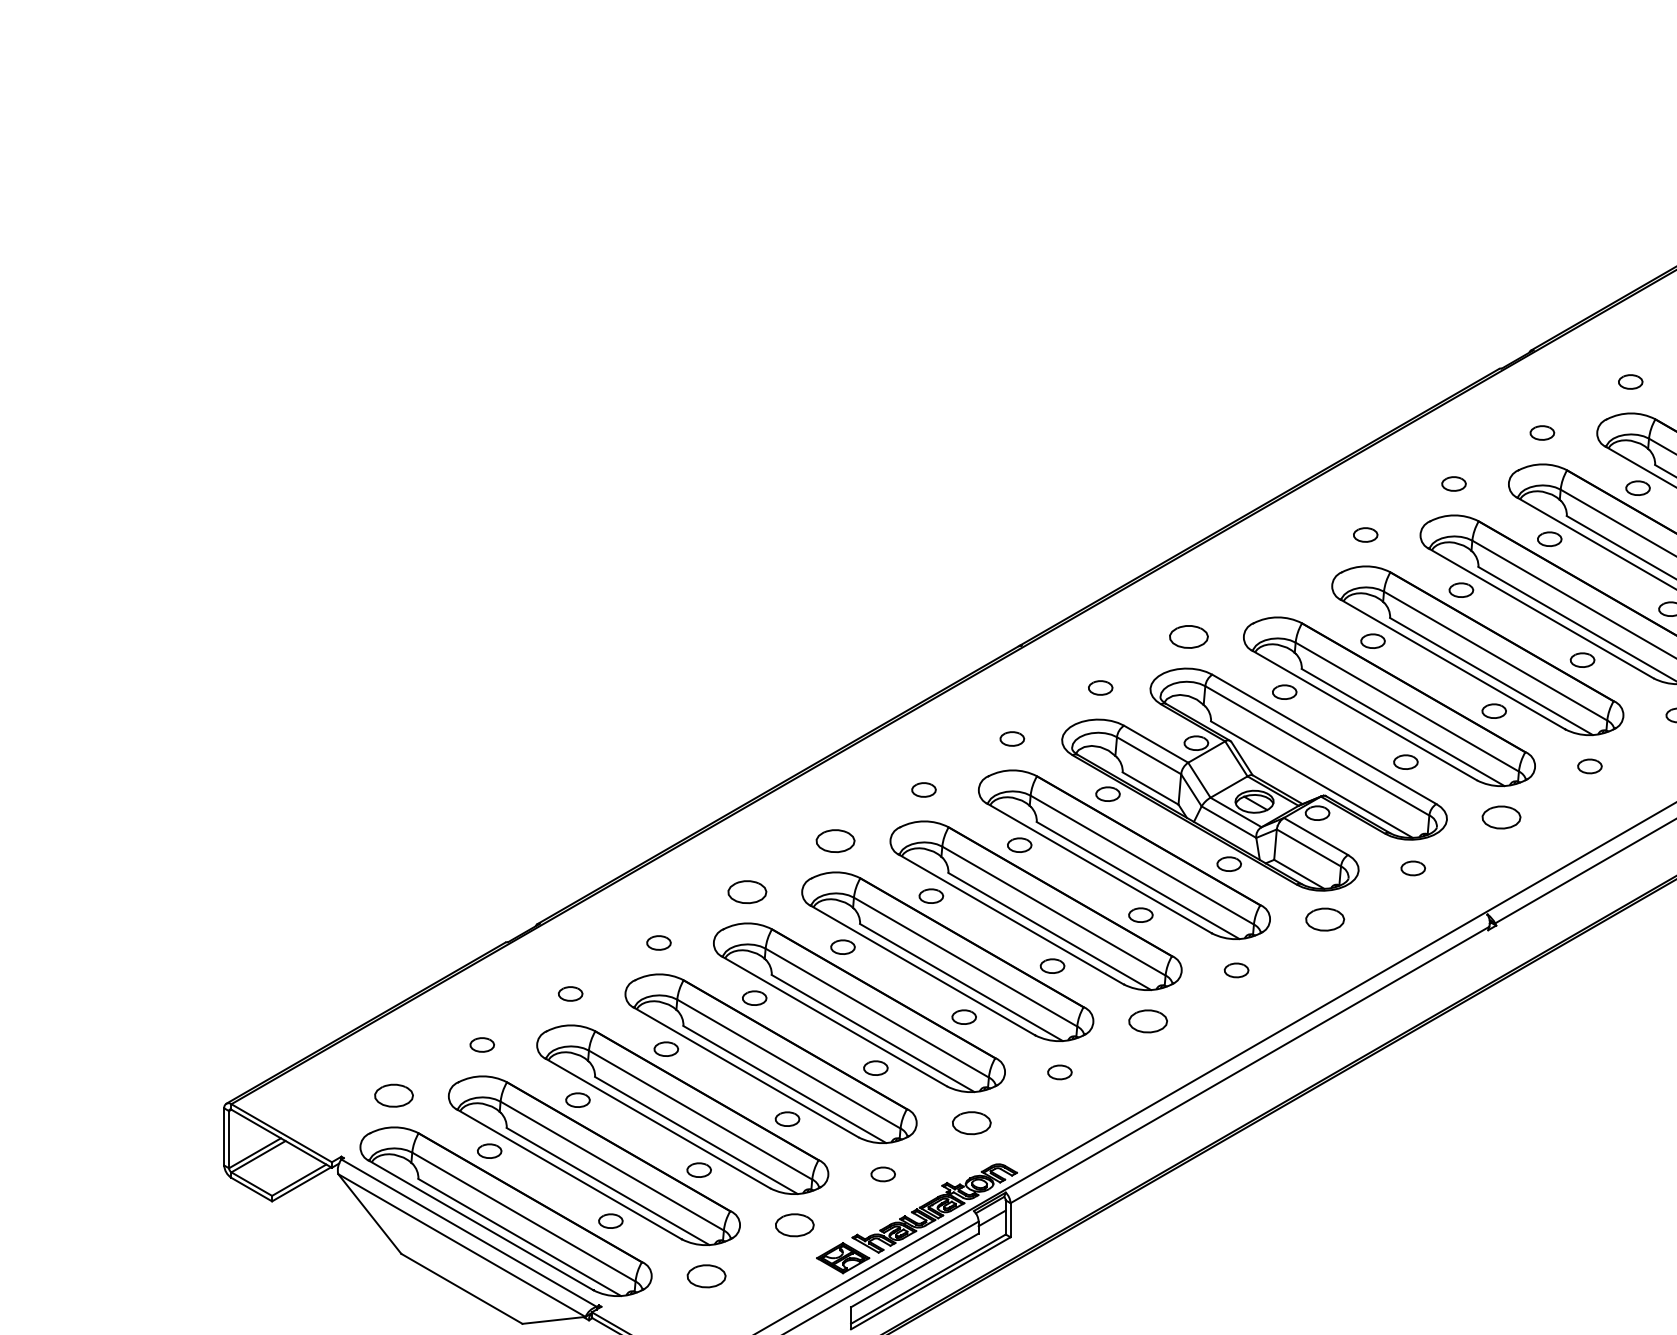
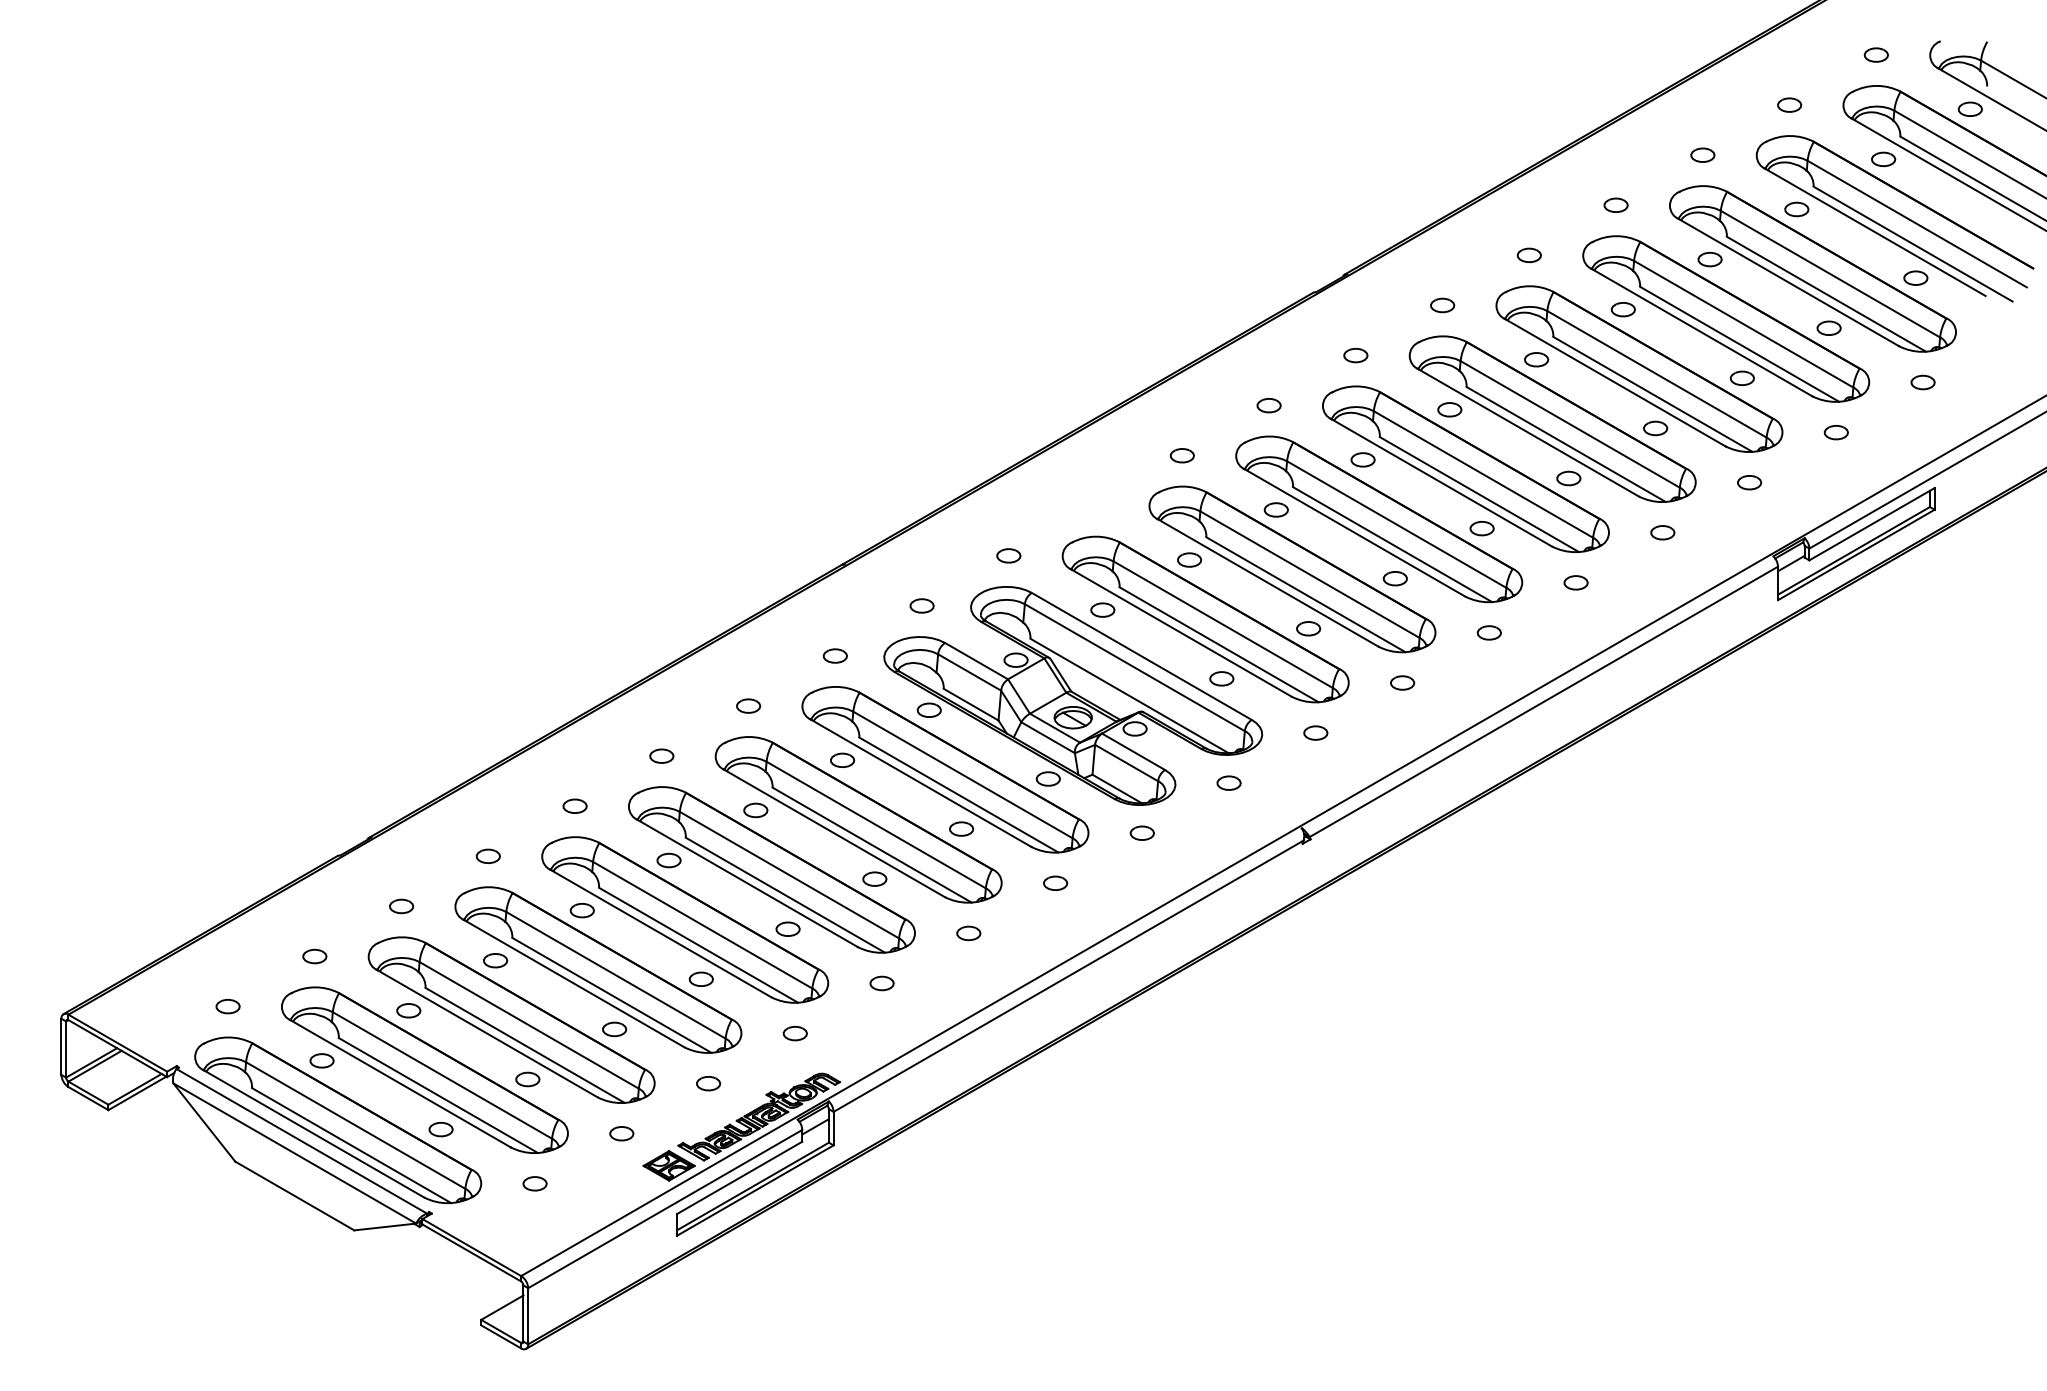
part: (1188, 636) -> (1008, 555), size x0.62
part: (1501, 816) -> (1315, 732), size x0.62
part: (835, 840) -> (661, 755), size x0.62
part: (746, 891) -> (574, 805), size x0.62
part: (1324, 918) -> (1141, 832), size x0.62
part: (1147, 1021) -> (968, 933), size x0.62
part: (393, 1095) -> (227, 1006), size x0.62
part: (970, 1123) -> (794, 1033), size x0.62
part: (794, 1225) -> (621, 1133), size x0.62
part: (705, 1276) -> (534, 1183), size x0.62

